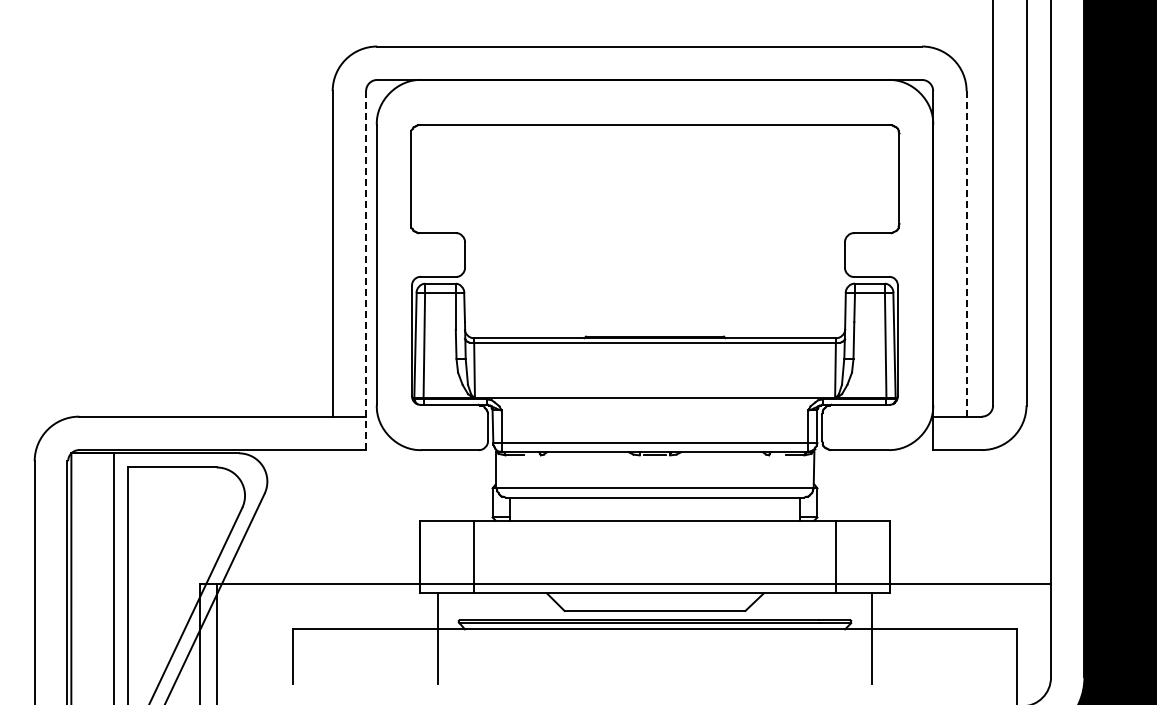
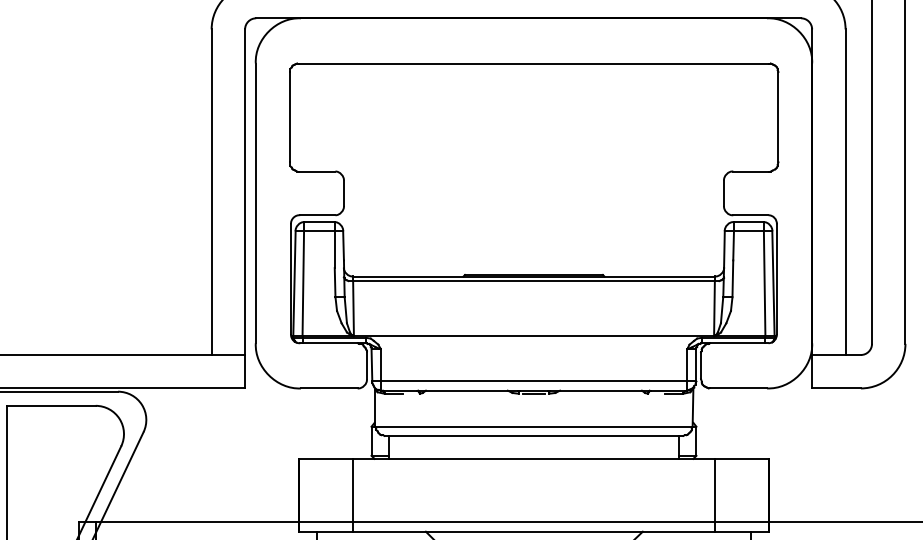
line: (966, 253) -> (845, 191), dashed -> solid
line: (366, 270) -> (245, 208), dashed -> solid

